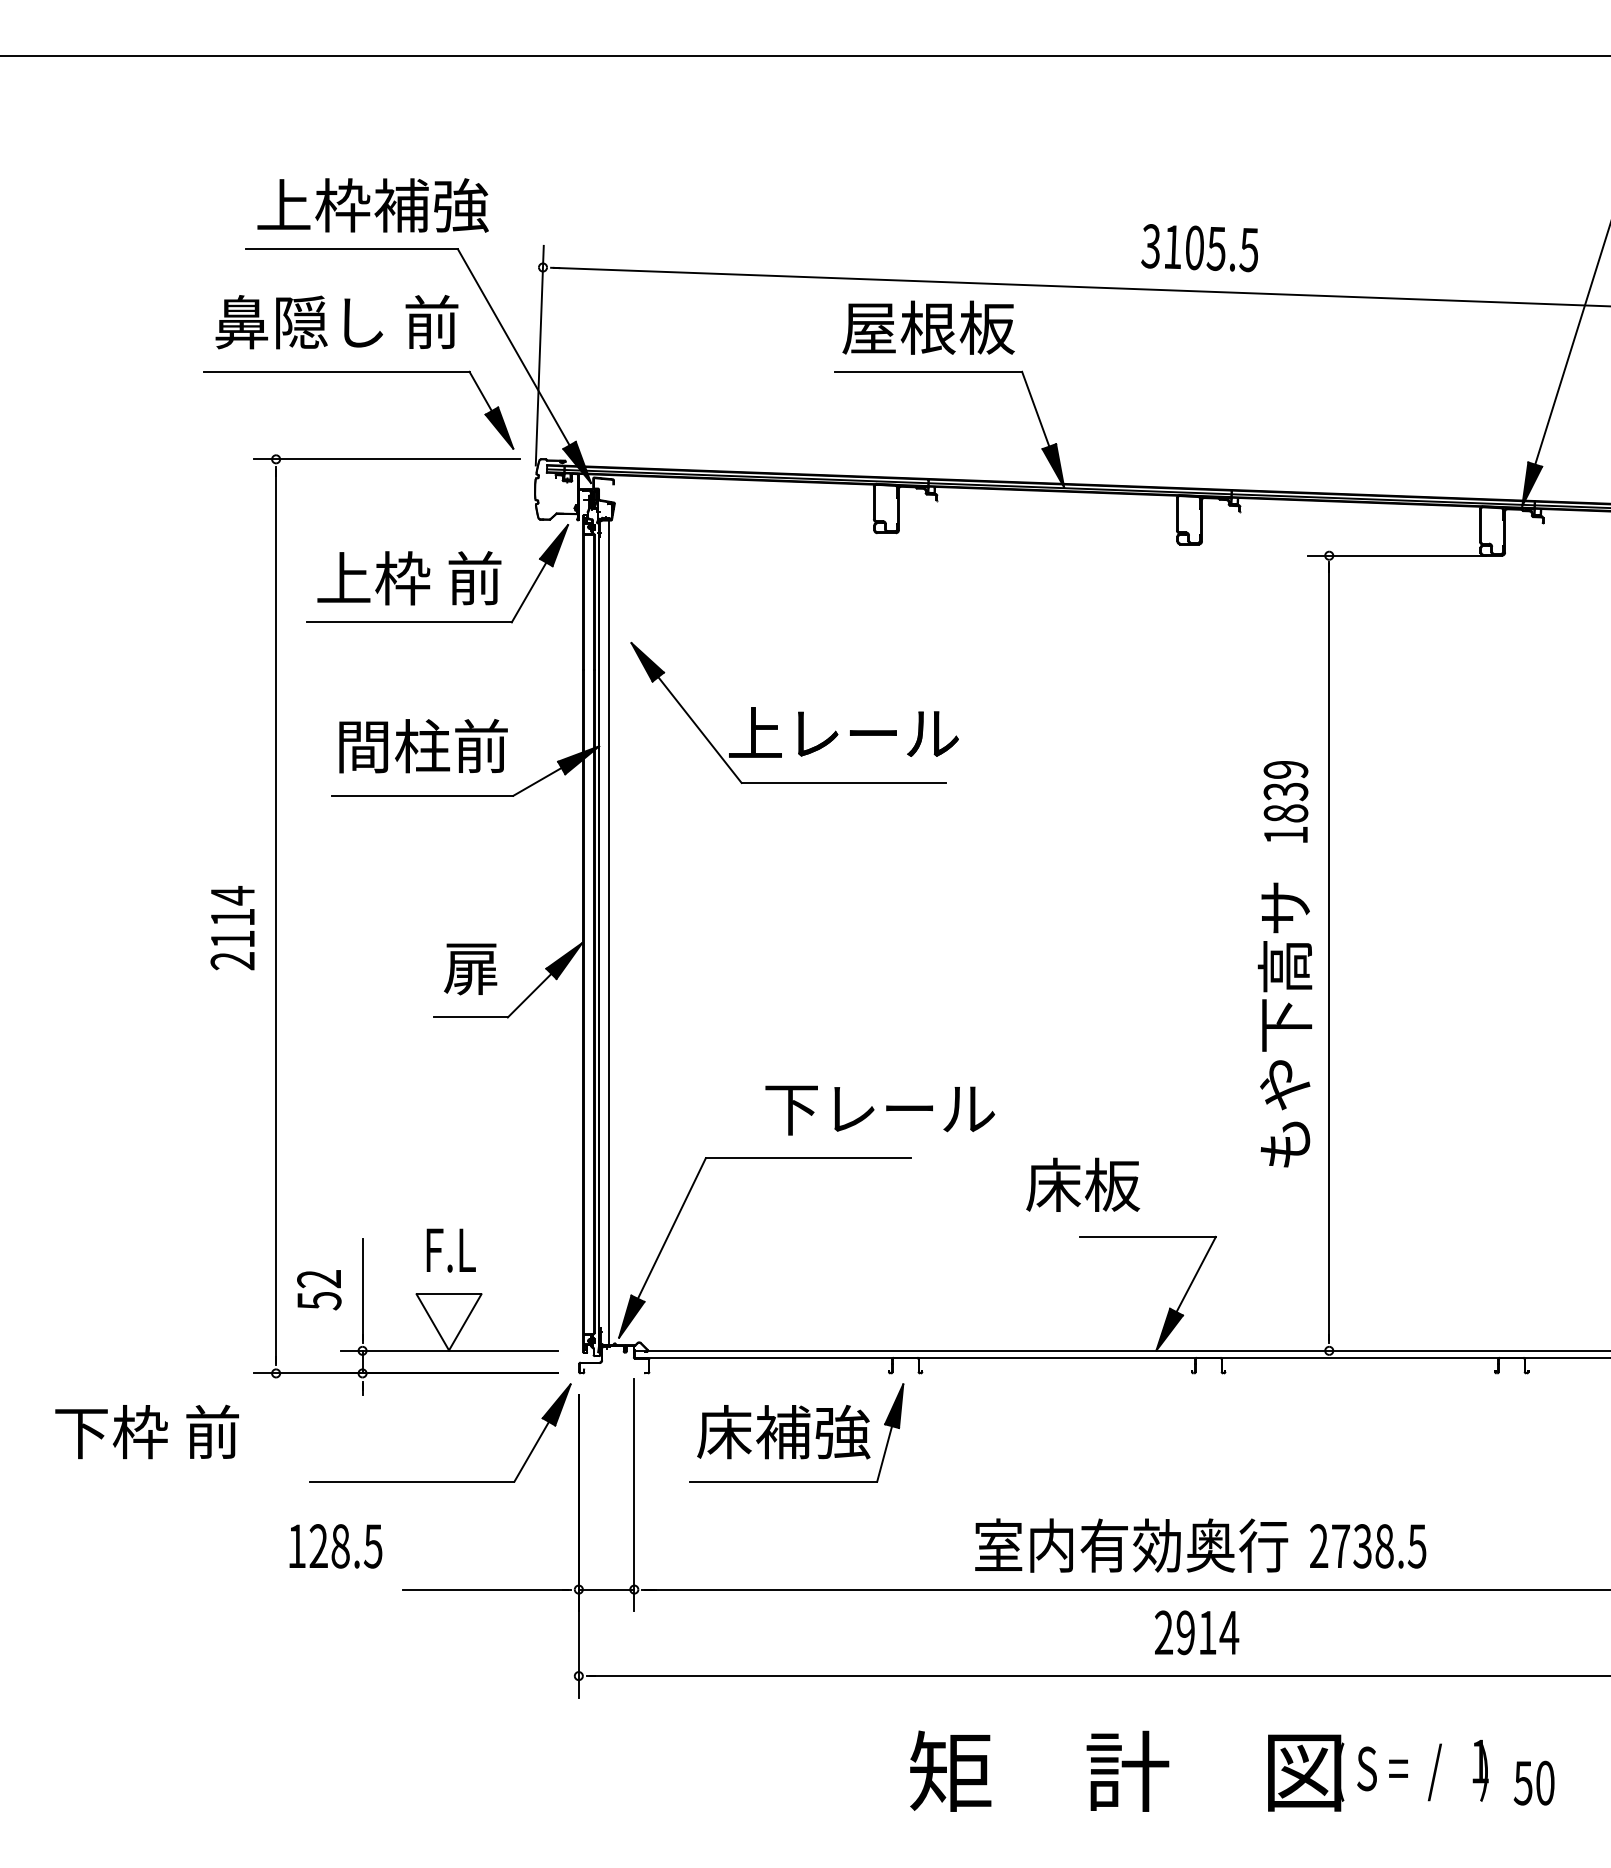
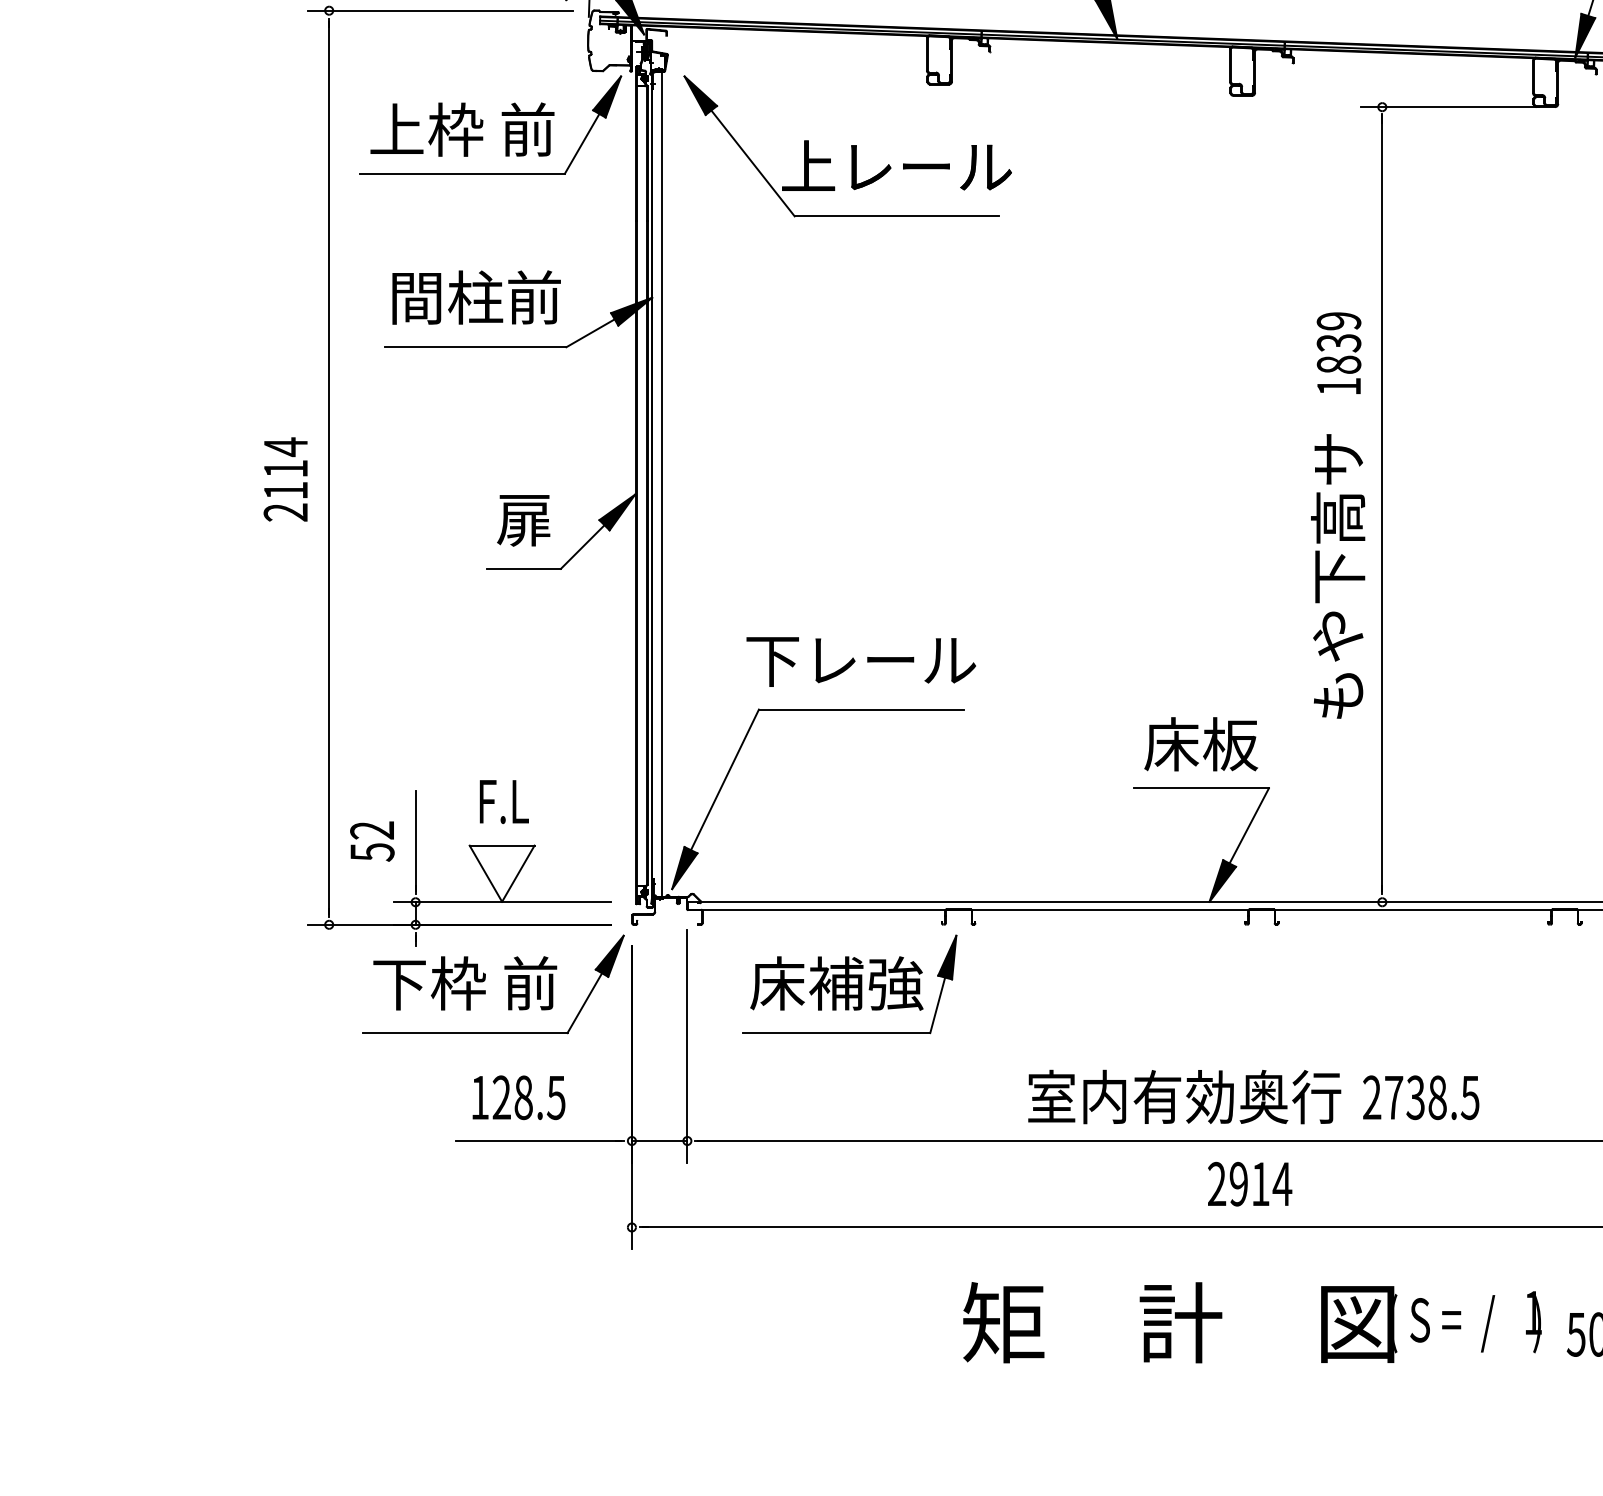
part: (794, 712) -> (847, 145), moved
text: (880, 1110) -> (861, 661), moved
text: (1083, 1184) -> (1201, 743), moved
text: (146, 1431) -> (464, 982), moved
text: (335, 1546) -> (518, 1097), moved

